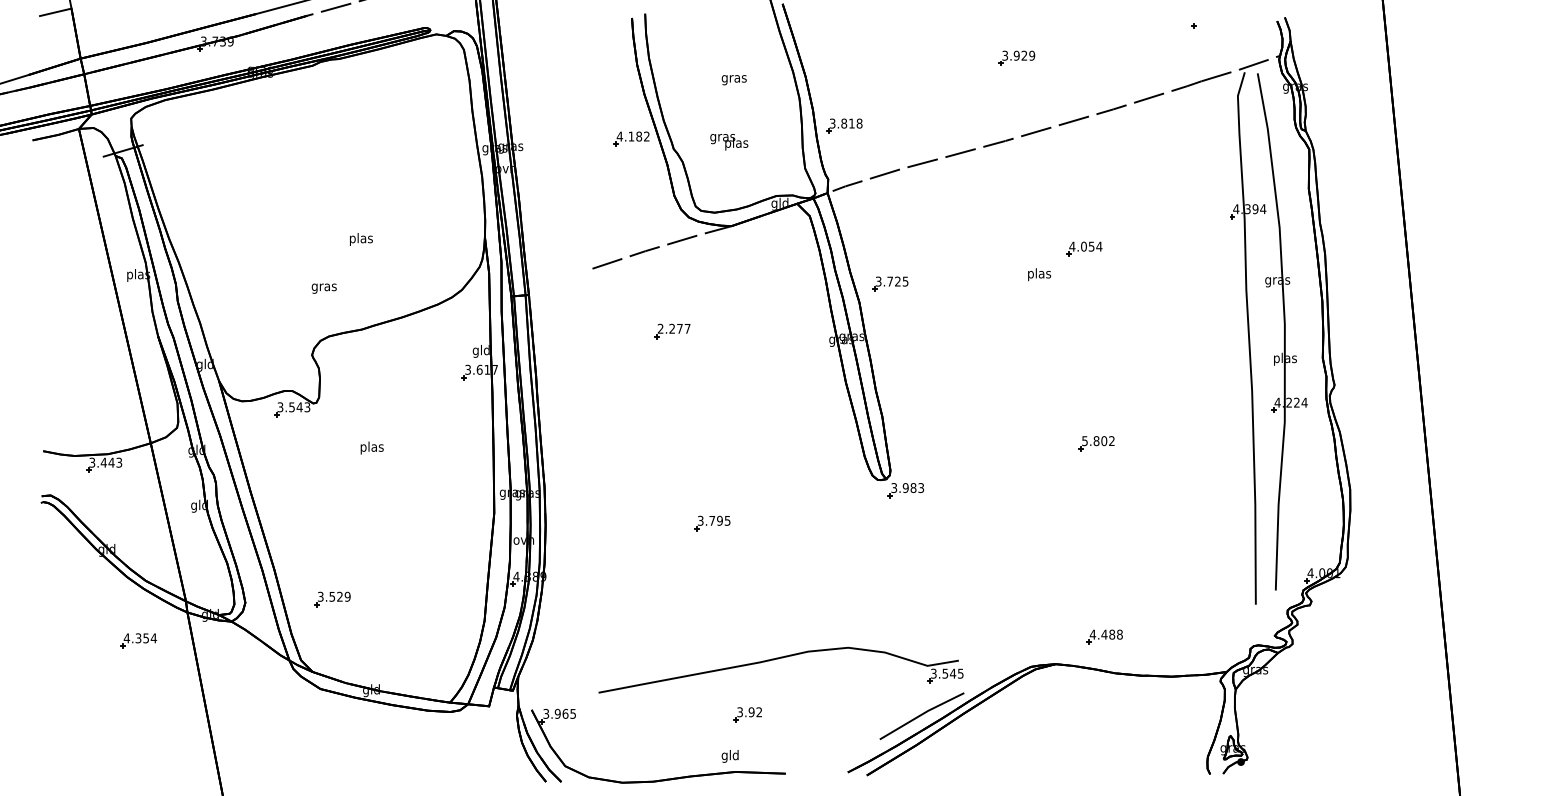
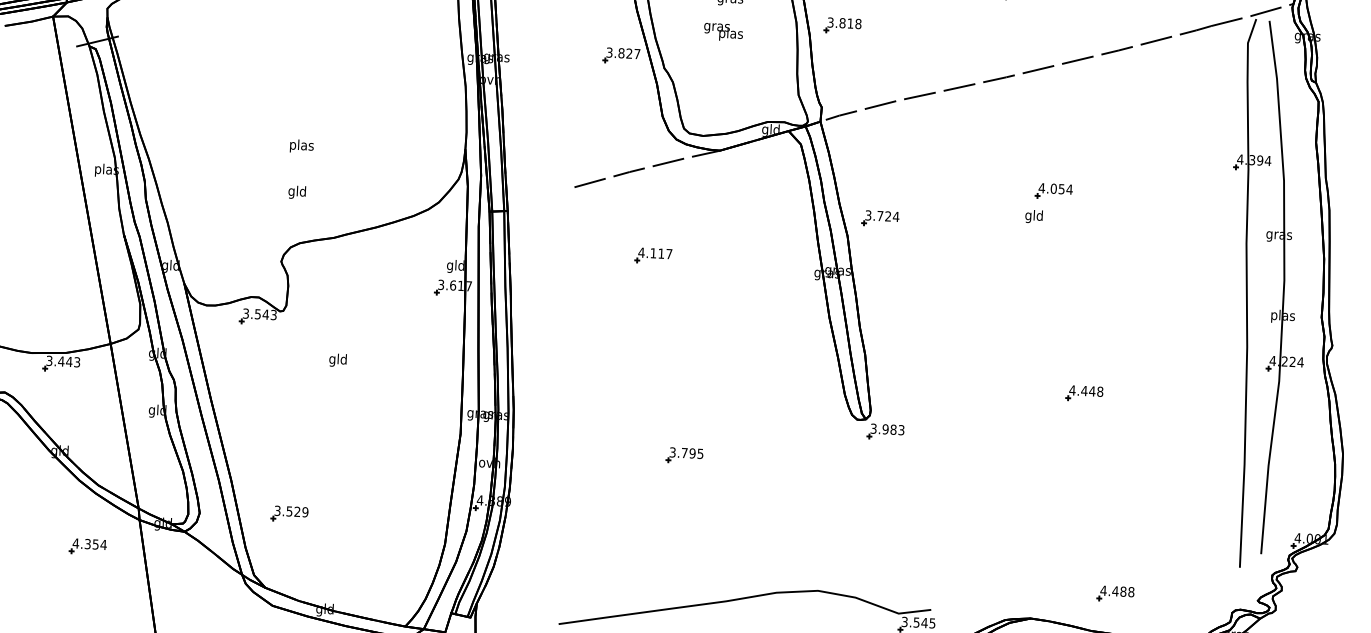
part: (844, 125) -> (842, 25), moved
text: (632, 136) -> (622, 53), 4.182 -> 3.827
text: (729, 142) -> (723, 32), moved
text: (361, 239) -> (302, 146), moved
part: (1084, 248) -> (1054, 190), moved
text: (1039, 274) -> (1034, 216), plas -> gld
text: (905, 281) -> (896, 216), 3.725 -> 3.724
text: (323, 286) -> (296, 191), gras -> gld
text: (669, 328) -> (650, 252), 2.277 -> 4.117
text: (1097, 441) -> (1085, 391), 5.802 -> 4.448
text: (371, 447) -> (337, 359), plas -> gld
part: (1104, 636) -> (1115, 593), moved

